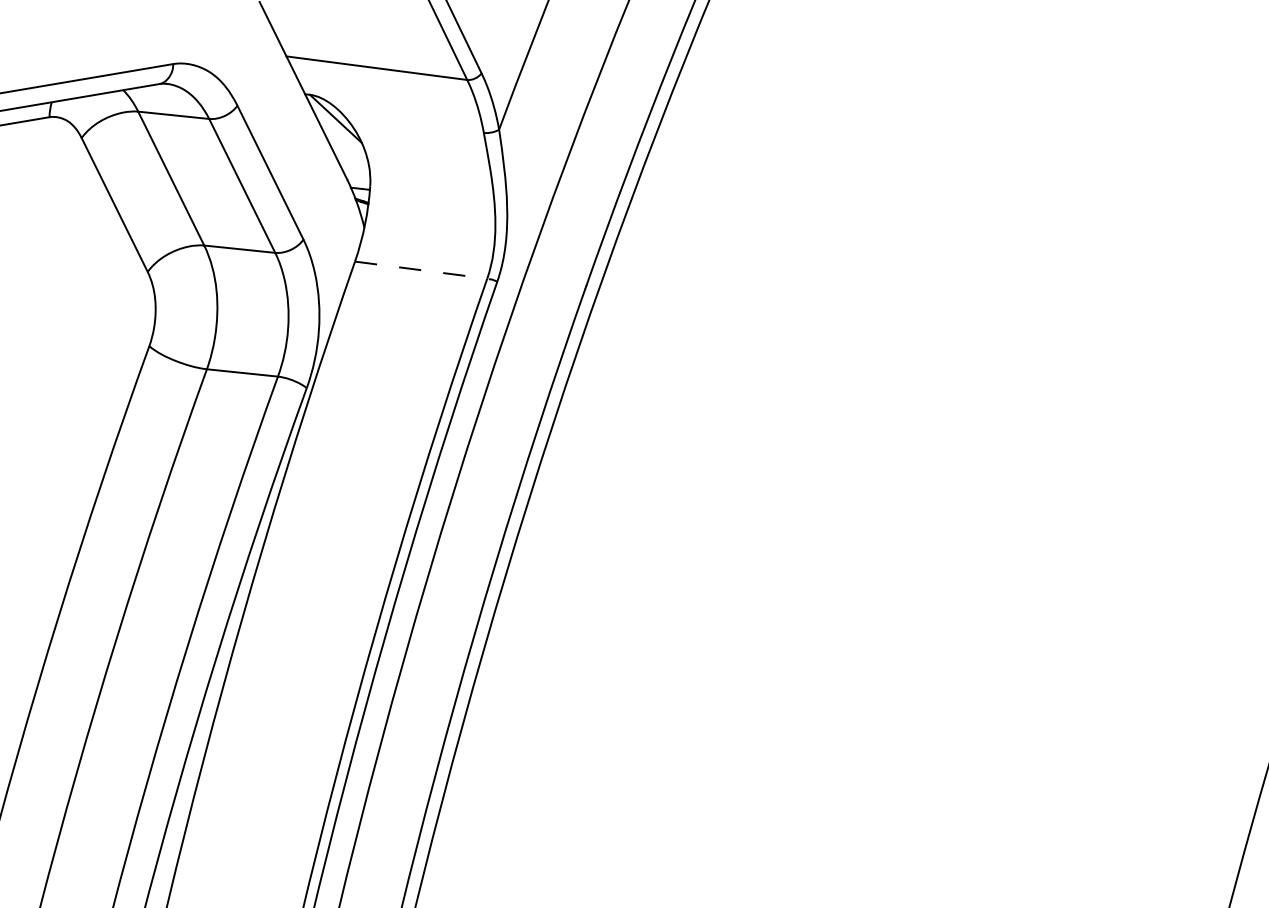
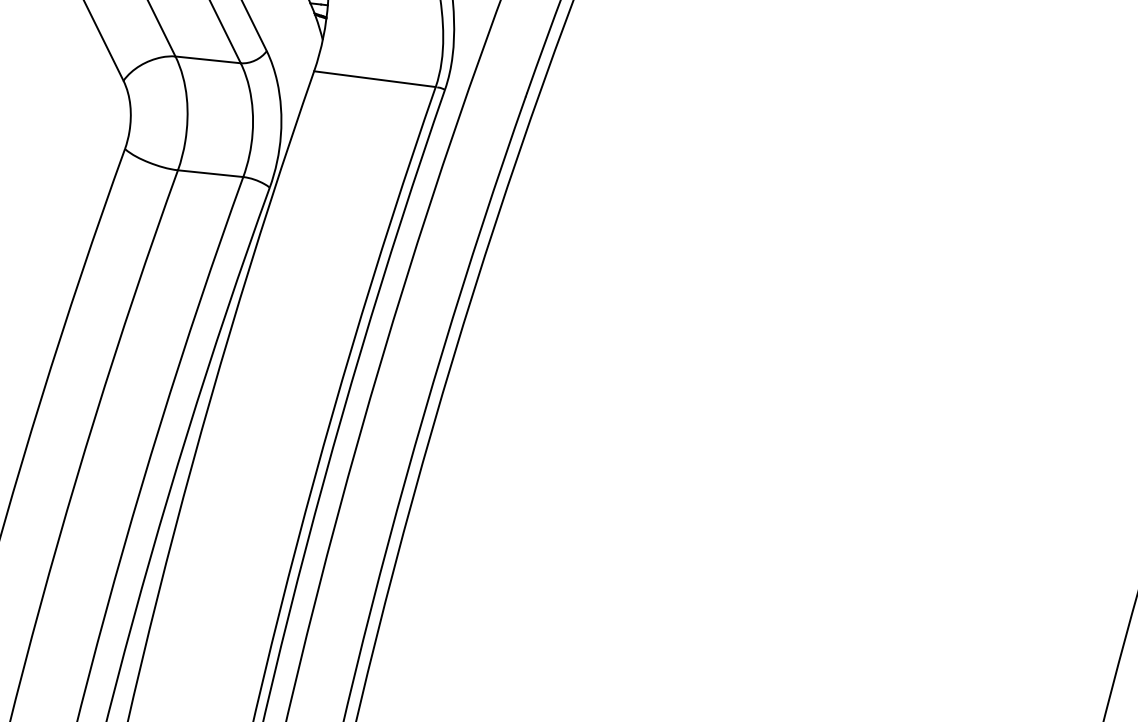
line: (421, 270) -> (375, 79), dashed -> solid

